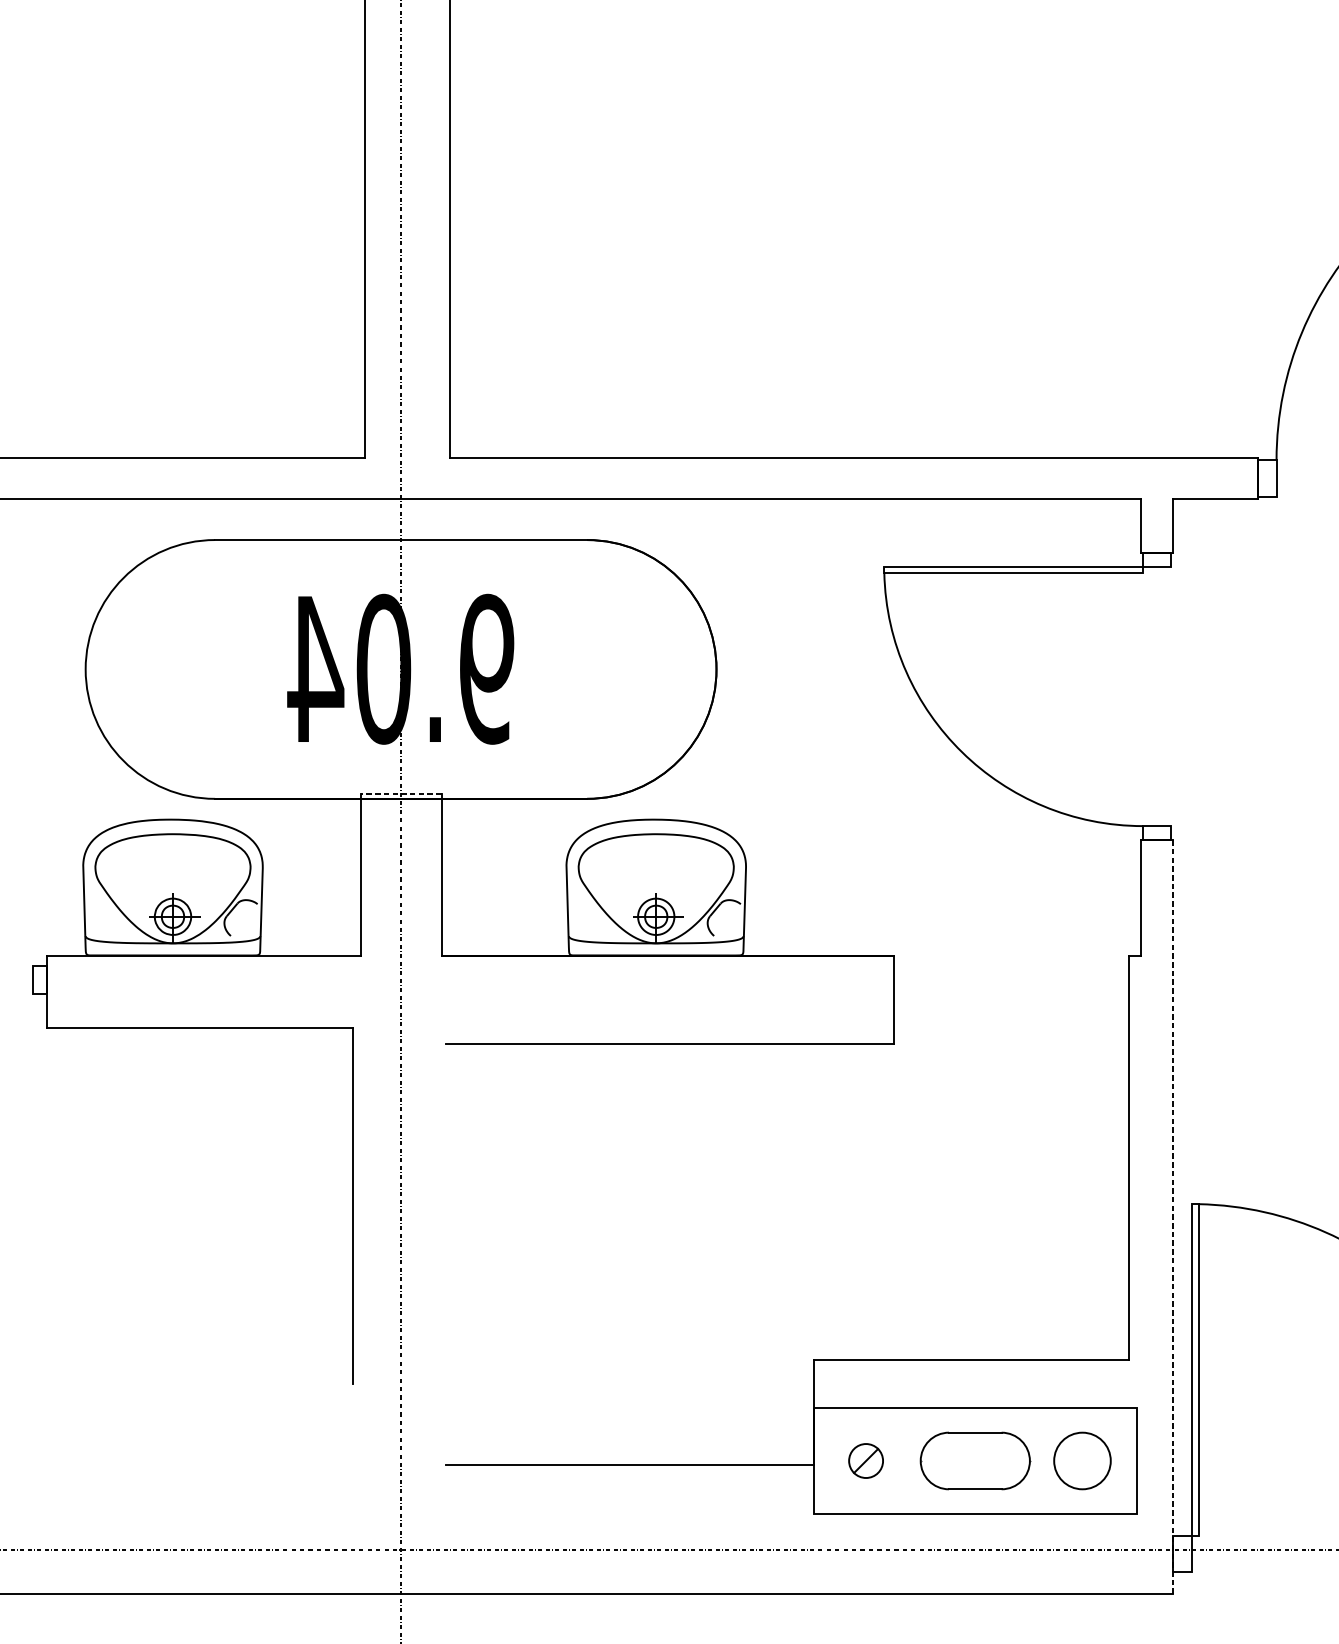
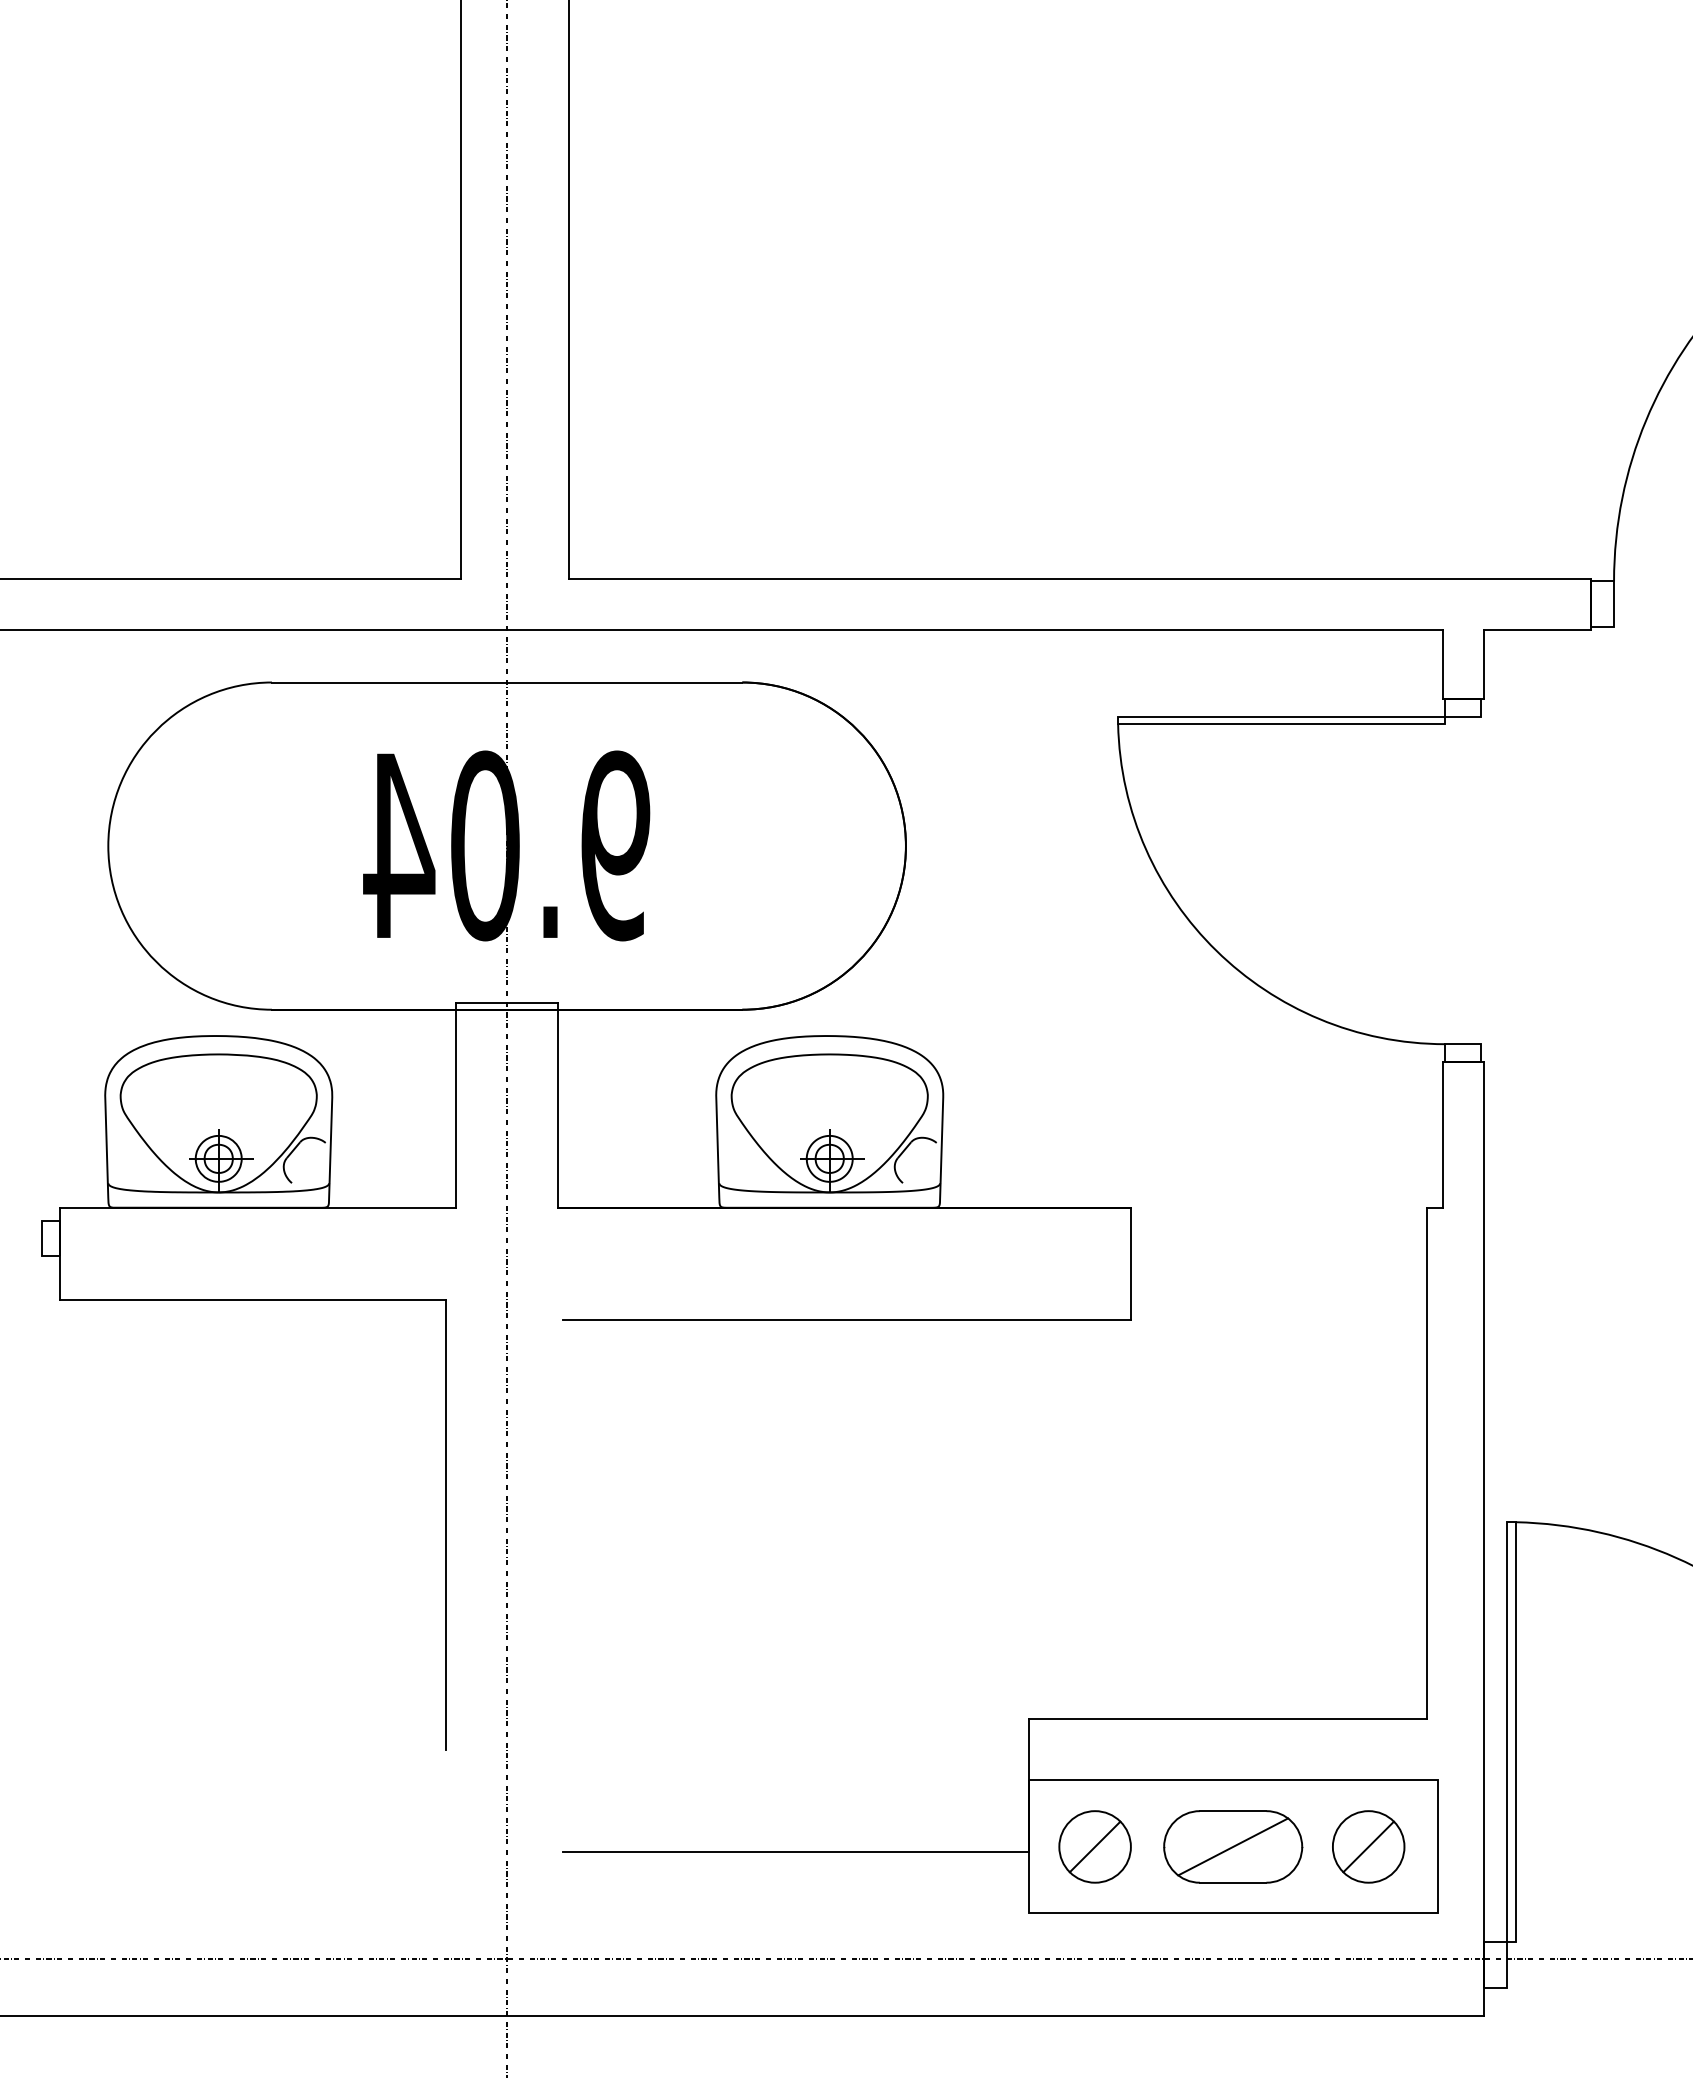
line: (400, 793) -> (506, 1003), dashed -> solid
line: (1173, 1217) -> (1483, 1538), dashed -> solid
part: (865, 1460) -> (1094, 1846), size x1.67
line: (975, 1460) -> (1233, 1846), added
line: (1082, 1460) -> (1368, 1846), added

